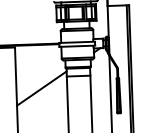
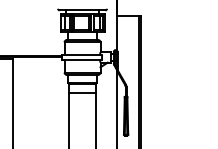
line: (42, 88) -> (41, 105), removed

